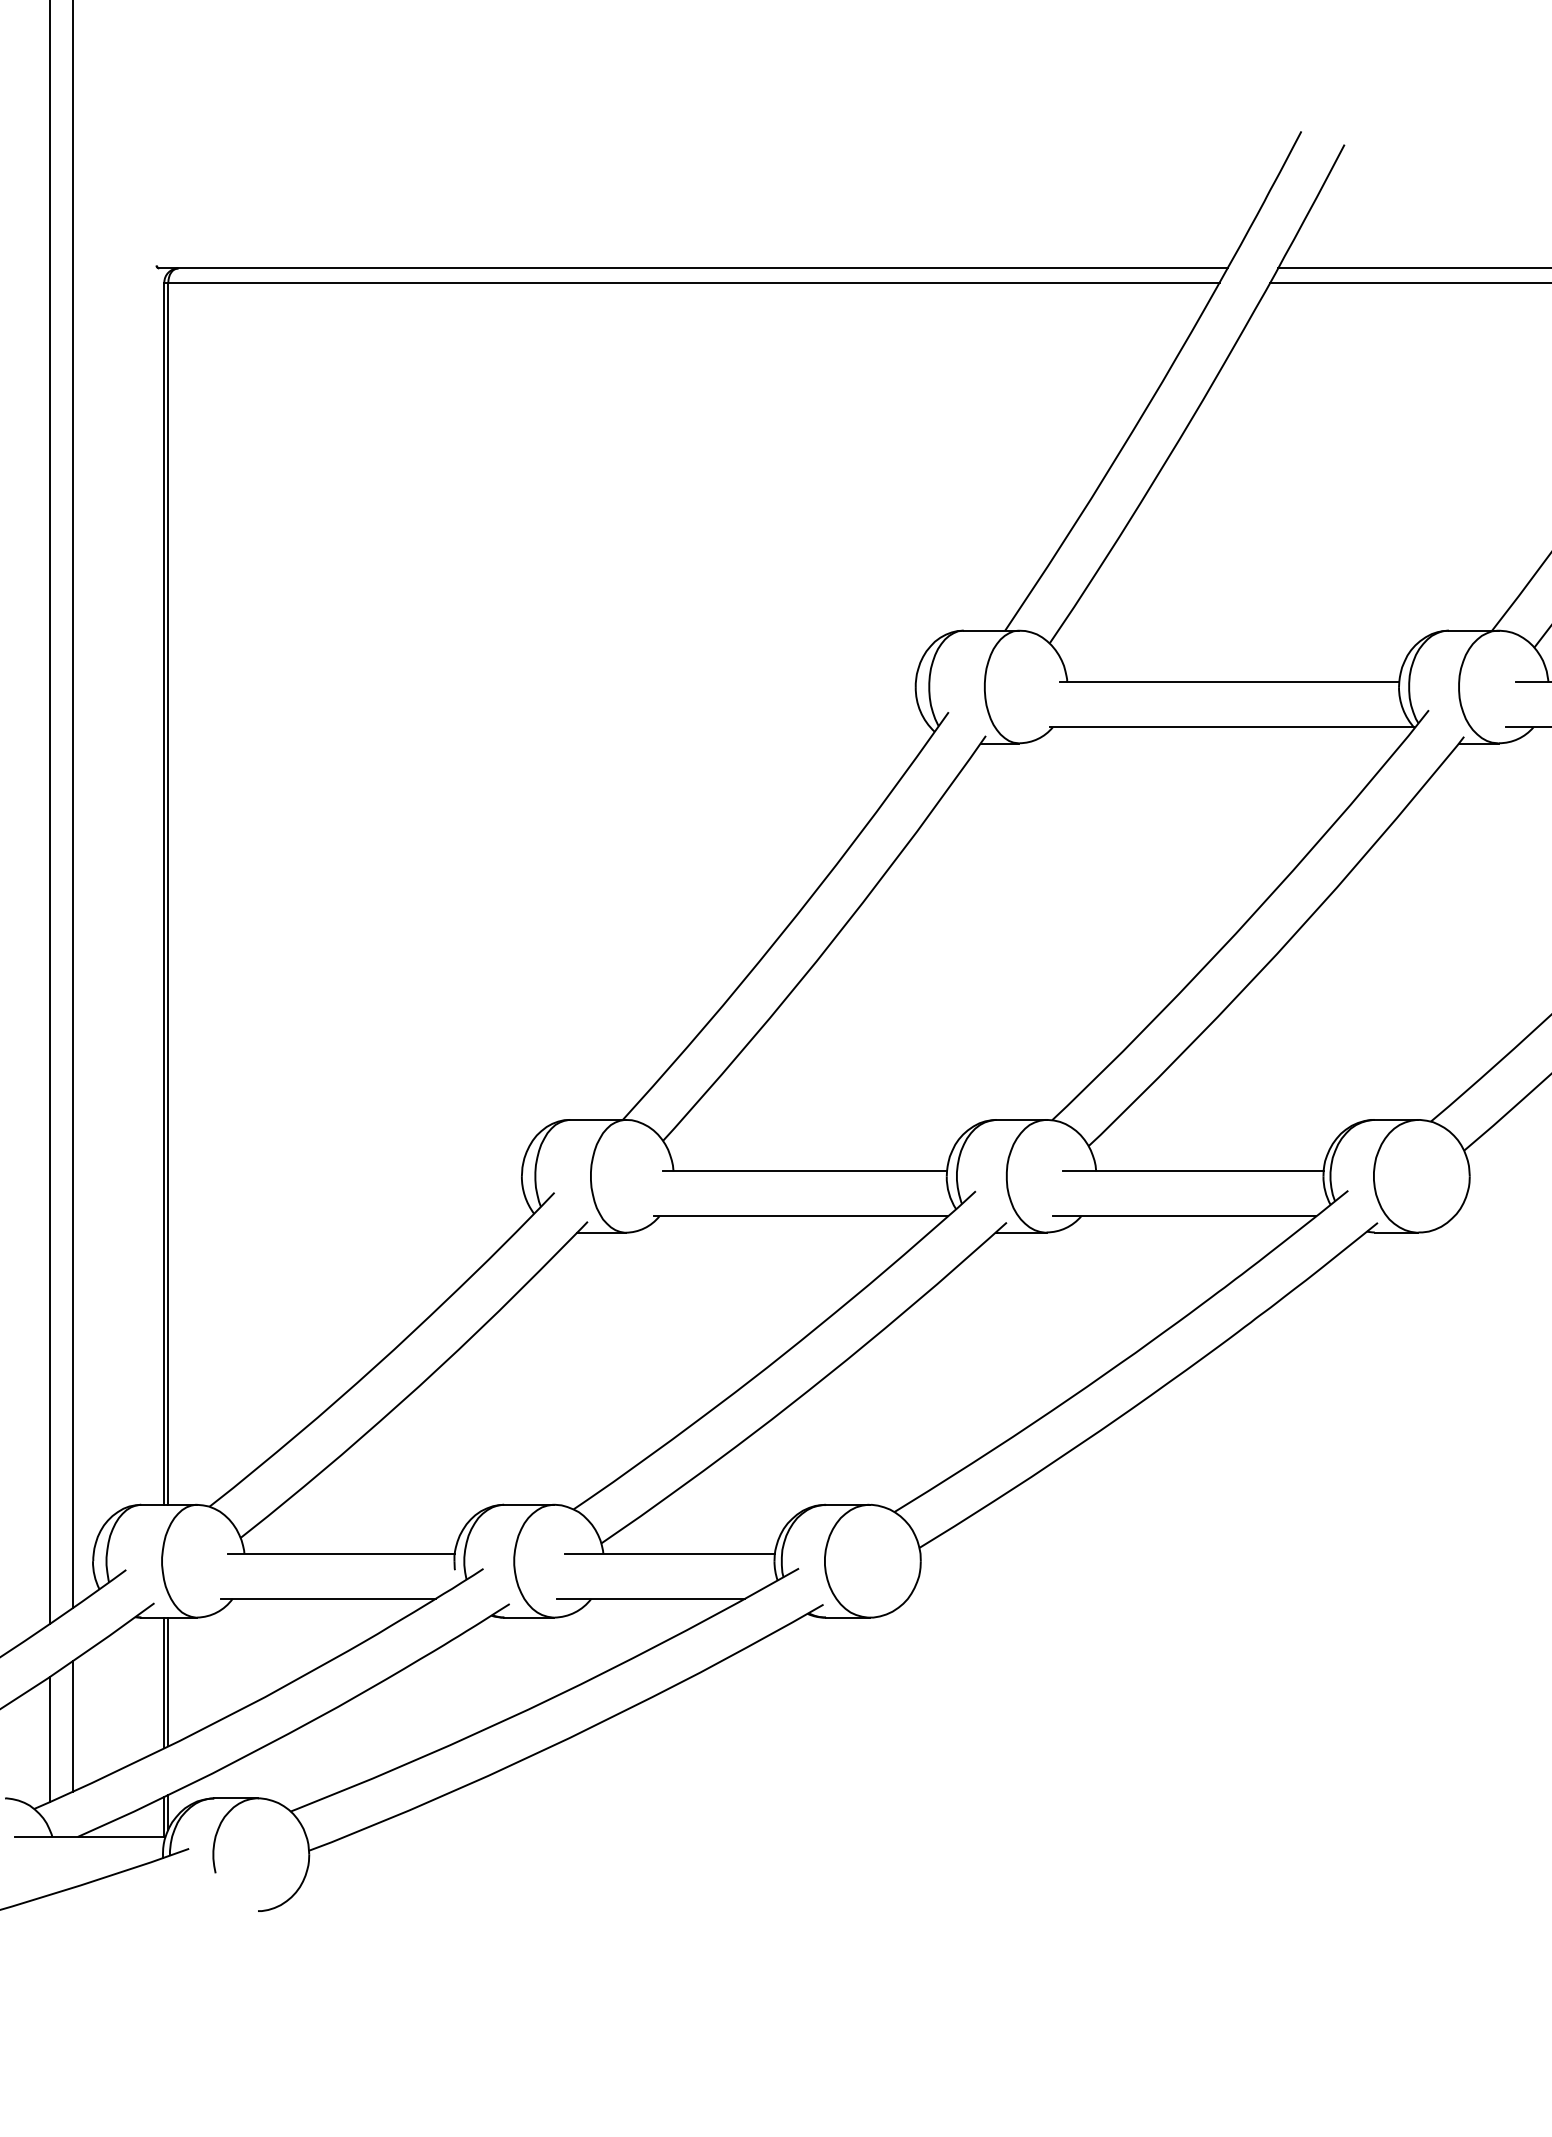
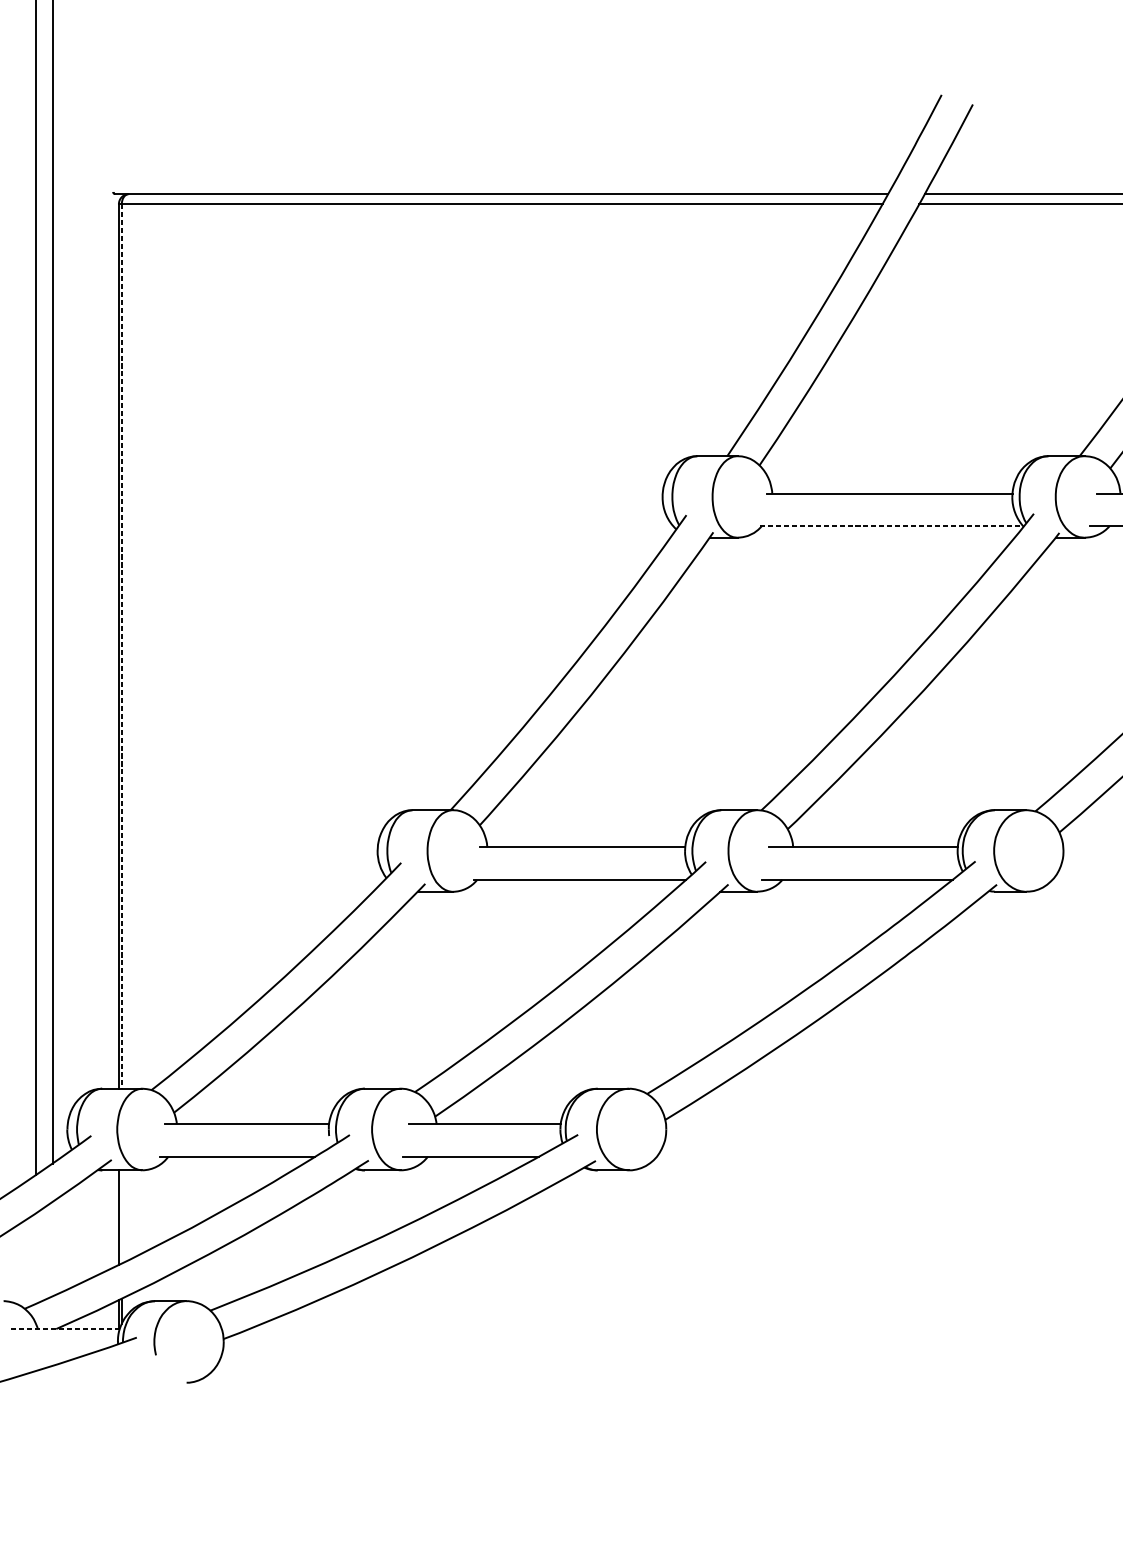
line: (1232, 727) -> (891, 526), solid -> dashed
line: (168, 894) -> (121, 647), solid -> dashed
line: (168, 1681) -> (121, 1216), removed
line: (72, 1726) -> (52, 1249), removed
line: (50, 1738) -> (36, 1257), removed
line: (89, 1836) -> (64, 1328), solid -> dashed

